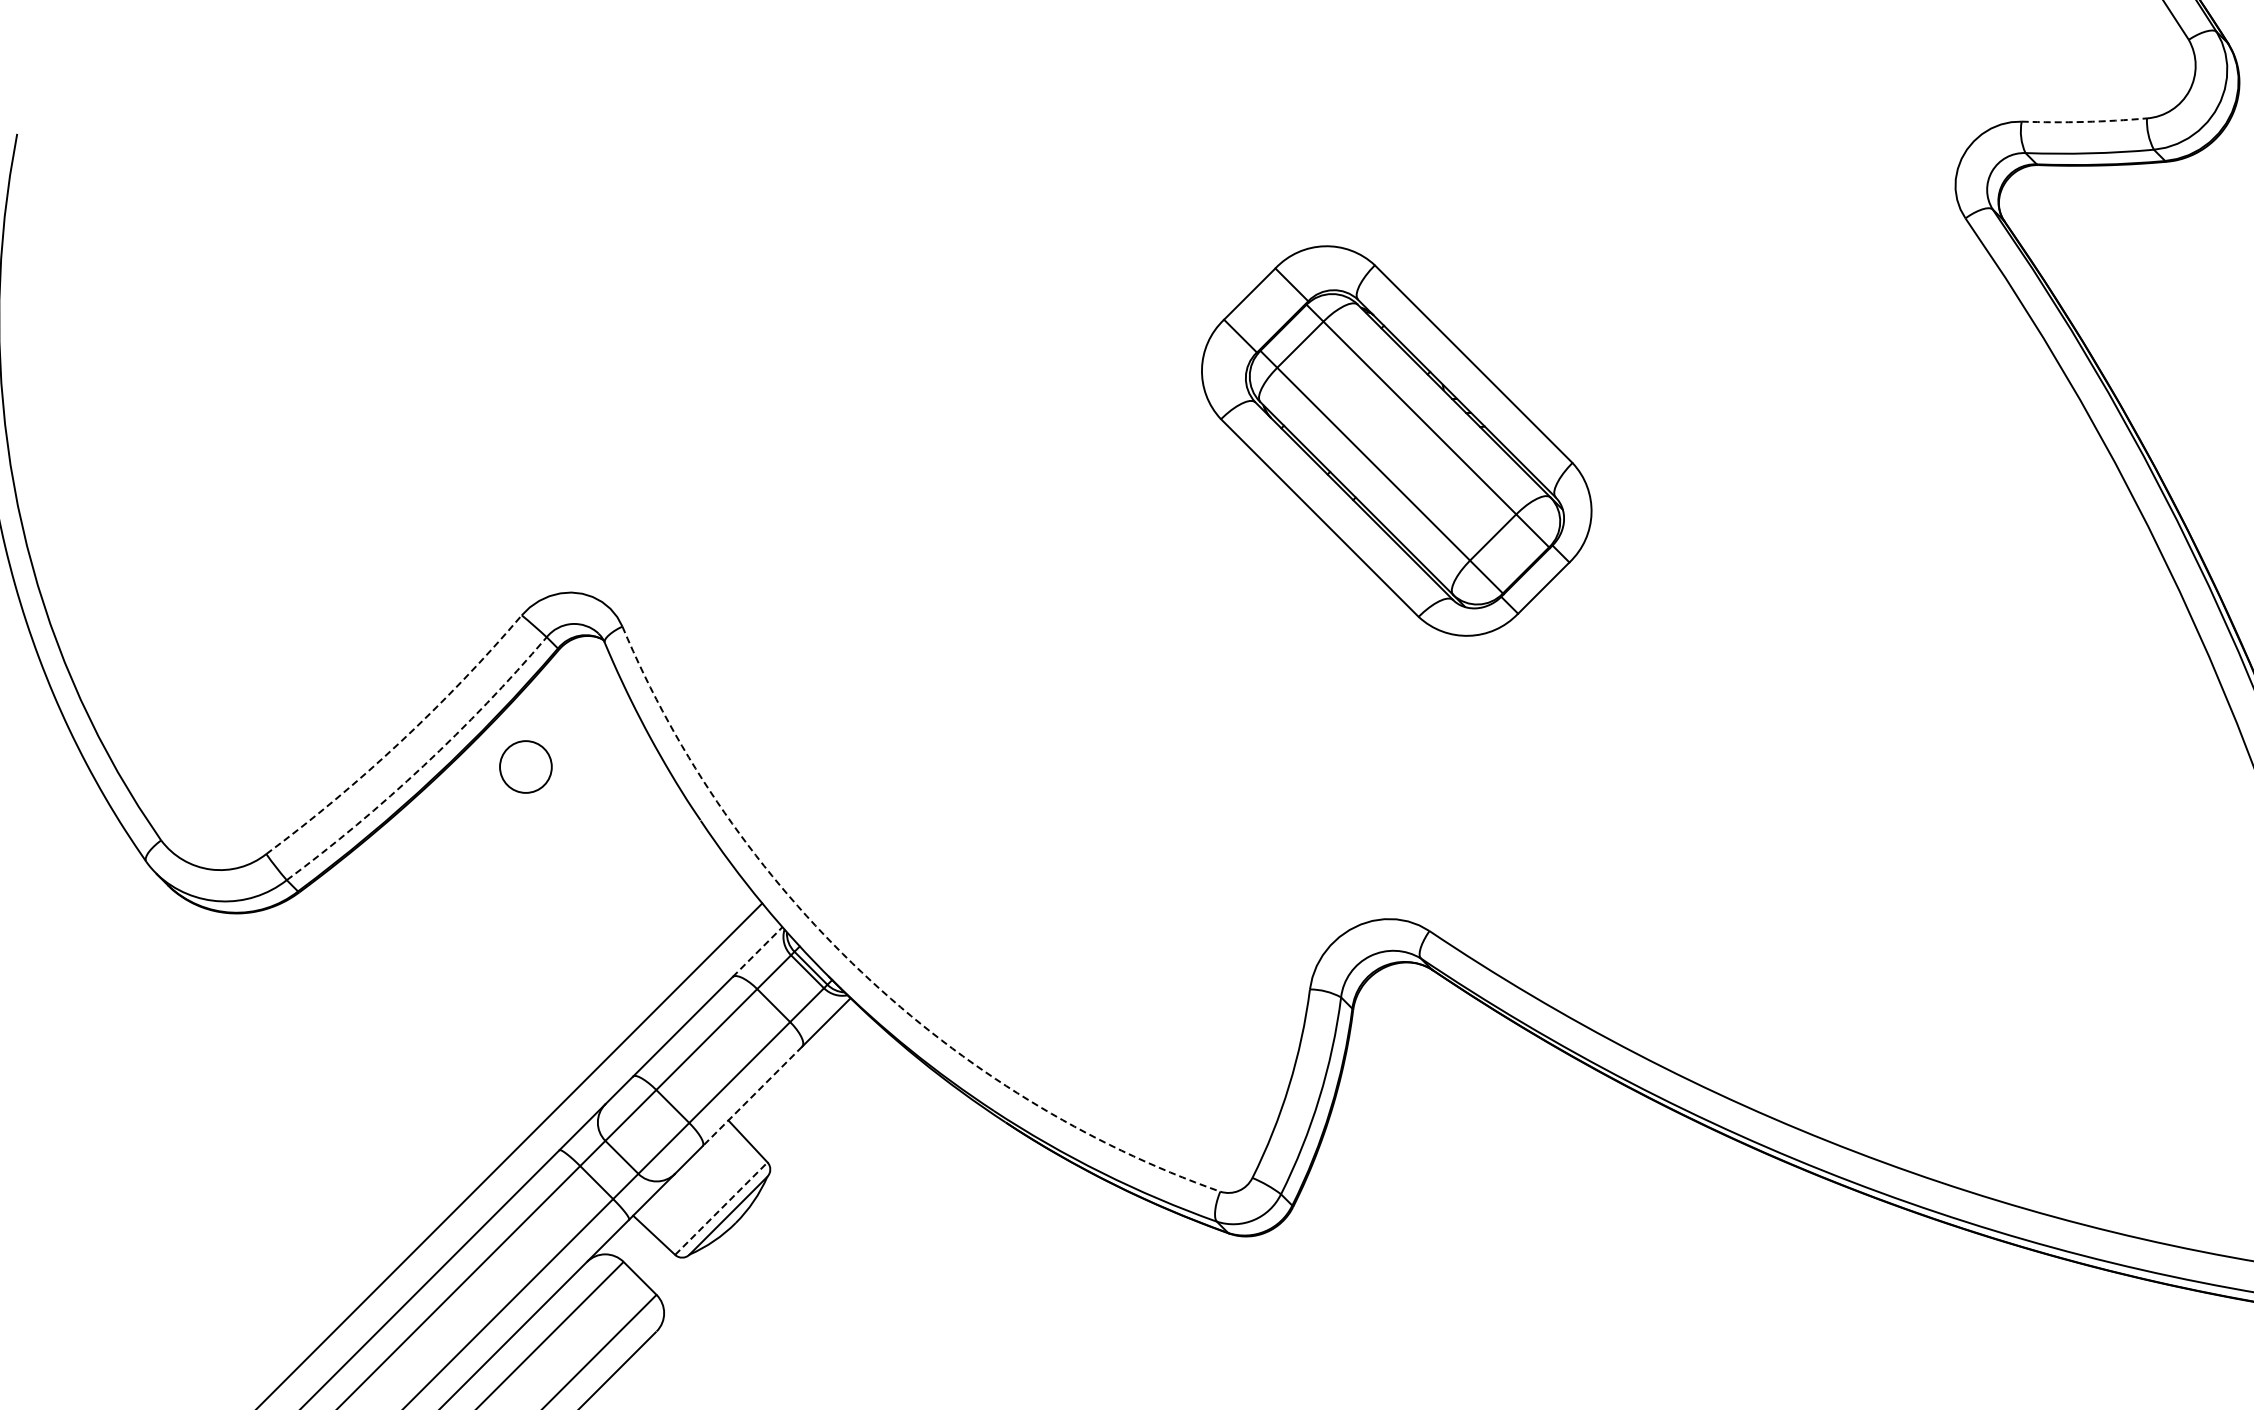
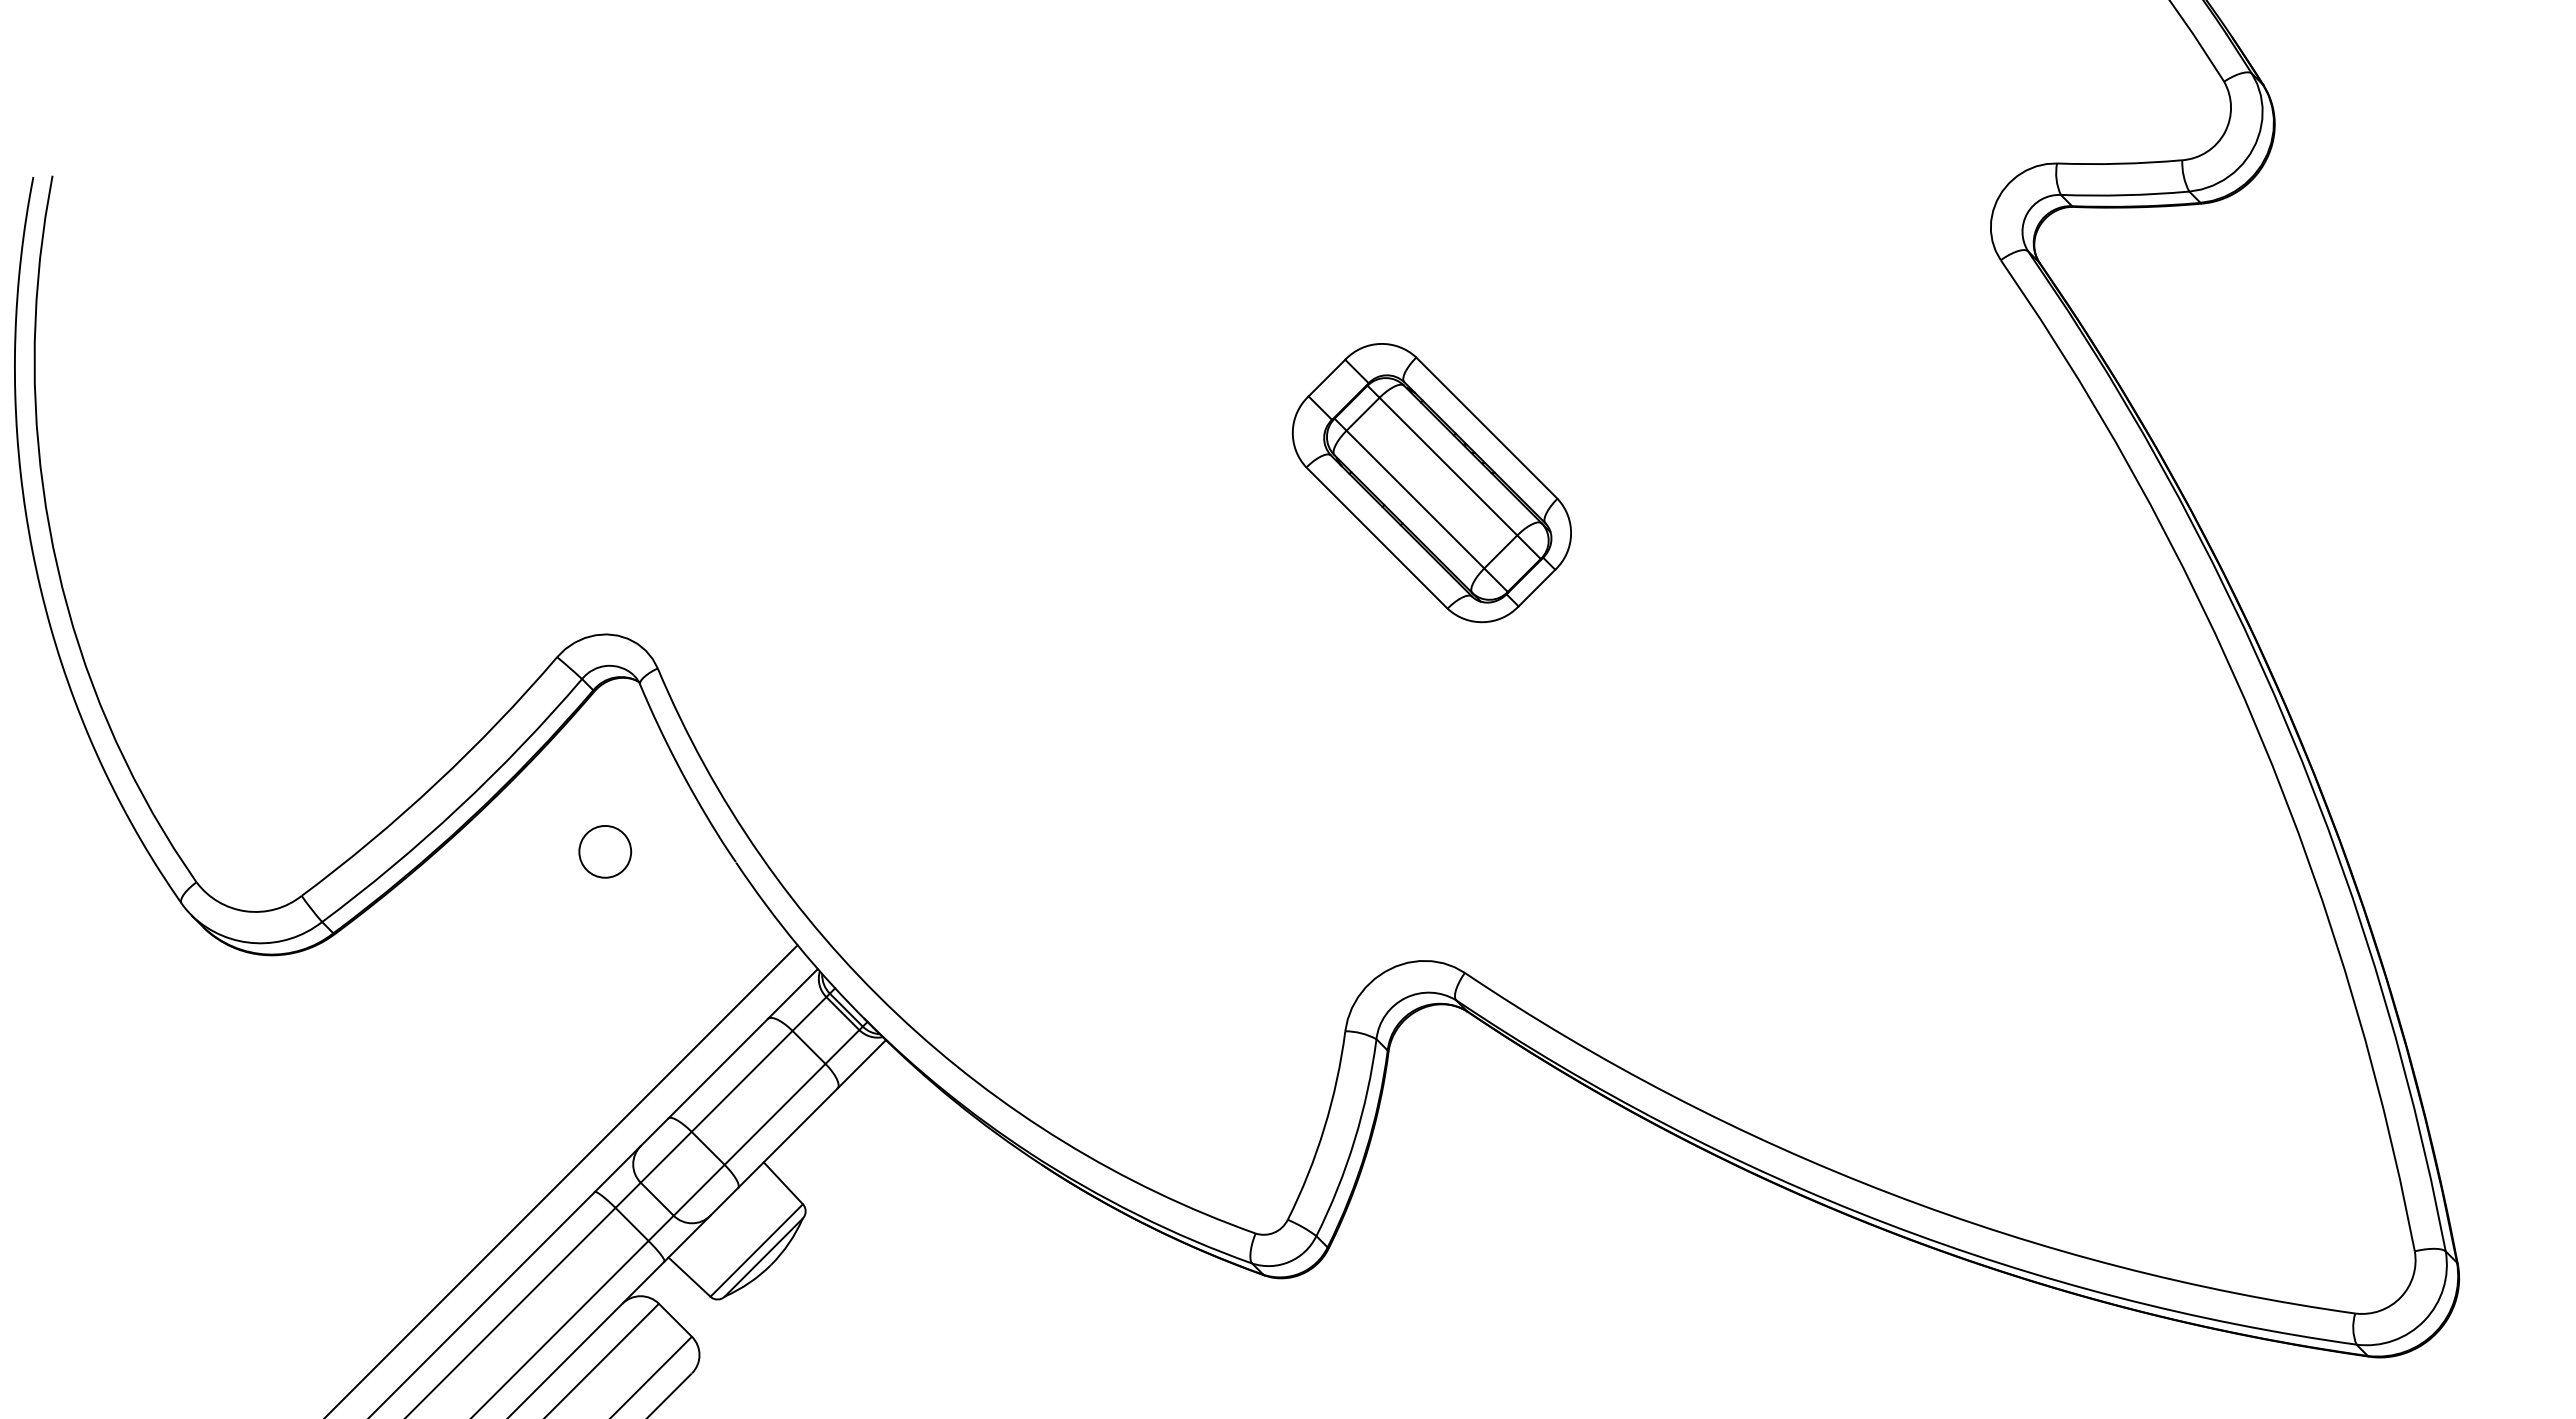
arc: (2084, 121) -> (2119, 163), dashed -> solid
part: (1396, 441) -> (1431, 483), size x0.71
arc: (401, 741) -> (436, 783), dashed -> solid
arc: (423, 765) -> (458, 807), dashed -> solid
circle: (526, 766) -> (605, 851), moved
line: (758, 951) -> (793, 993), dashed -> solid
arc: (862, 972) -> (897, 1014), dashed -> solid
line: (752, 1096) -> (787, 1138), dashed -> solid
line: (722, 1208) -> (757, 1250), dashed -> solid

